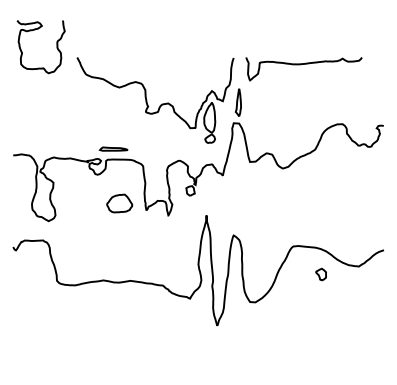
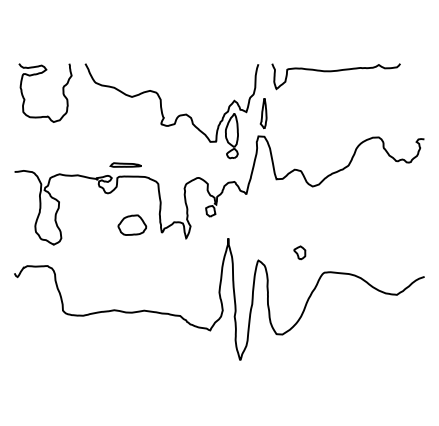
curve: (56, 47) -> (62, 93), moved
part: (320, 274) -> (299, 252), moved

